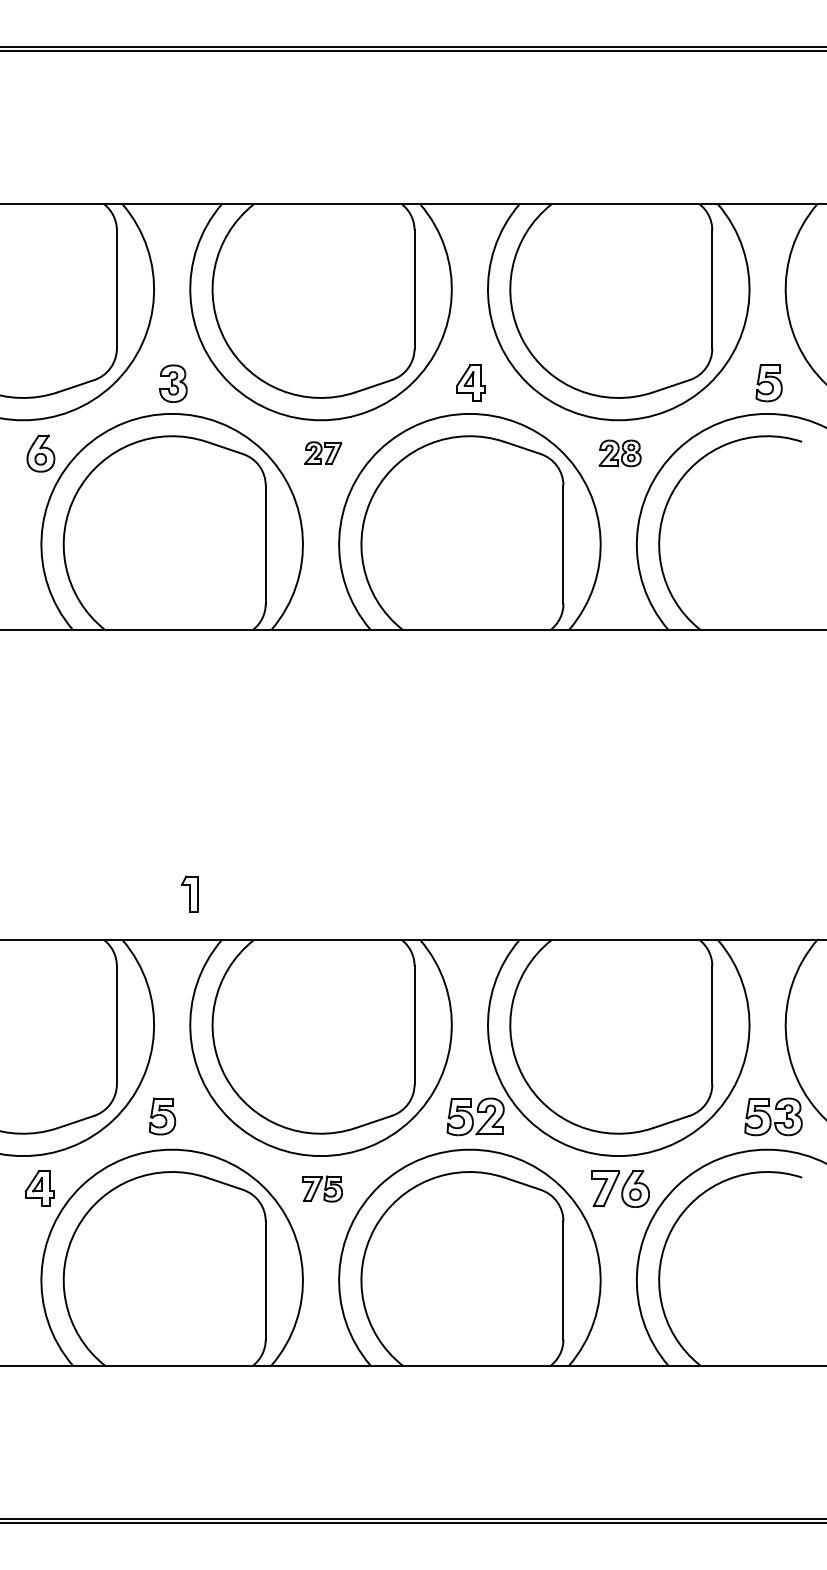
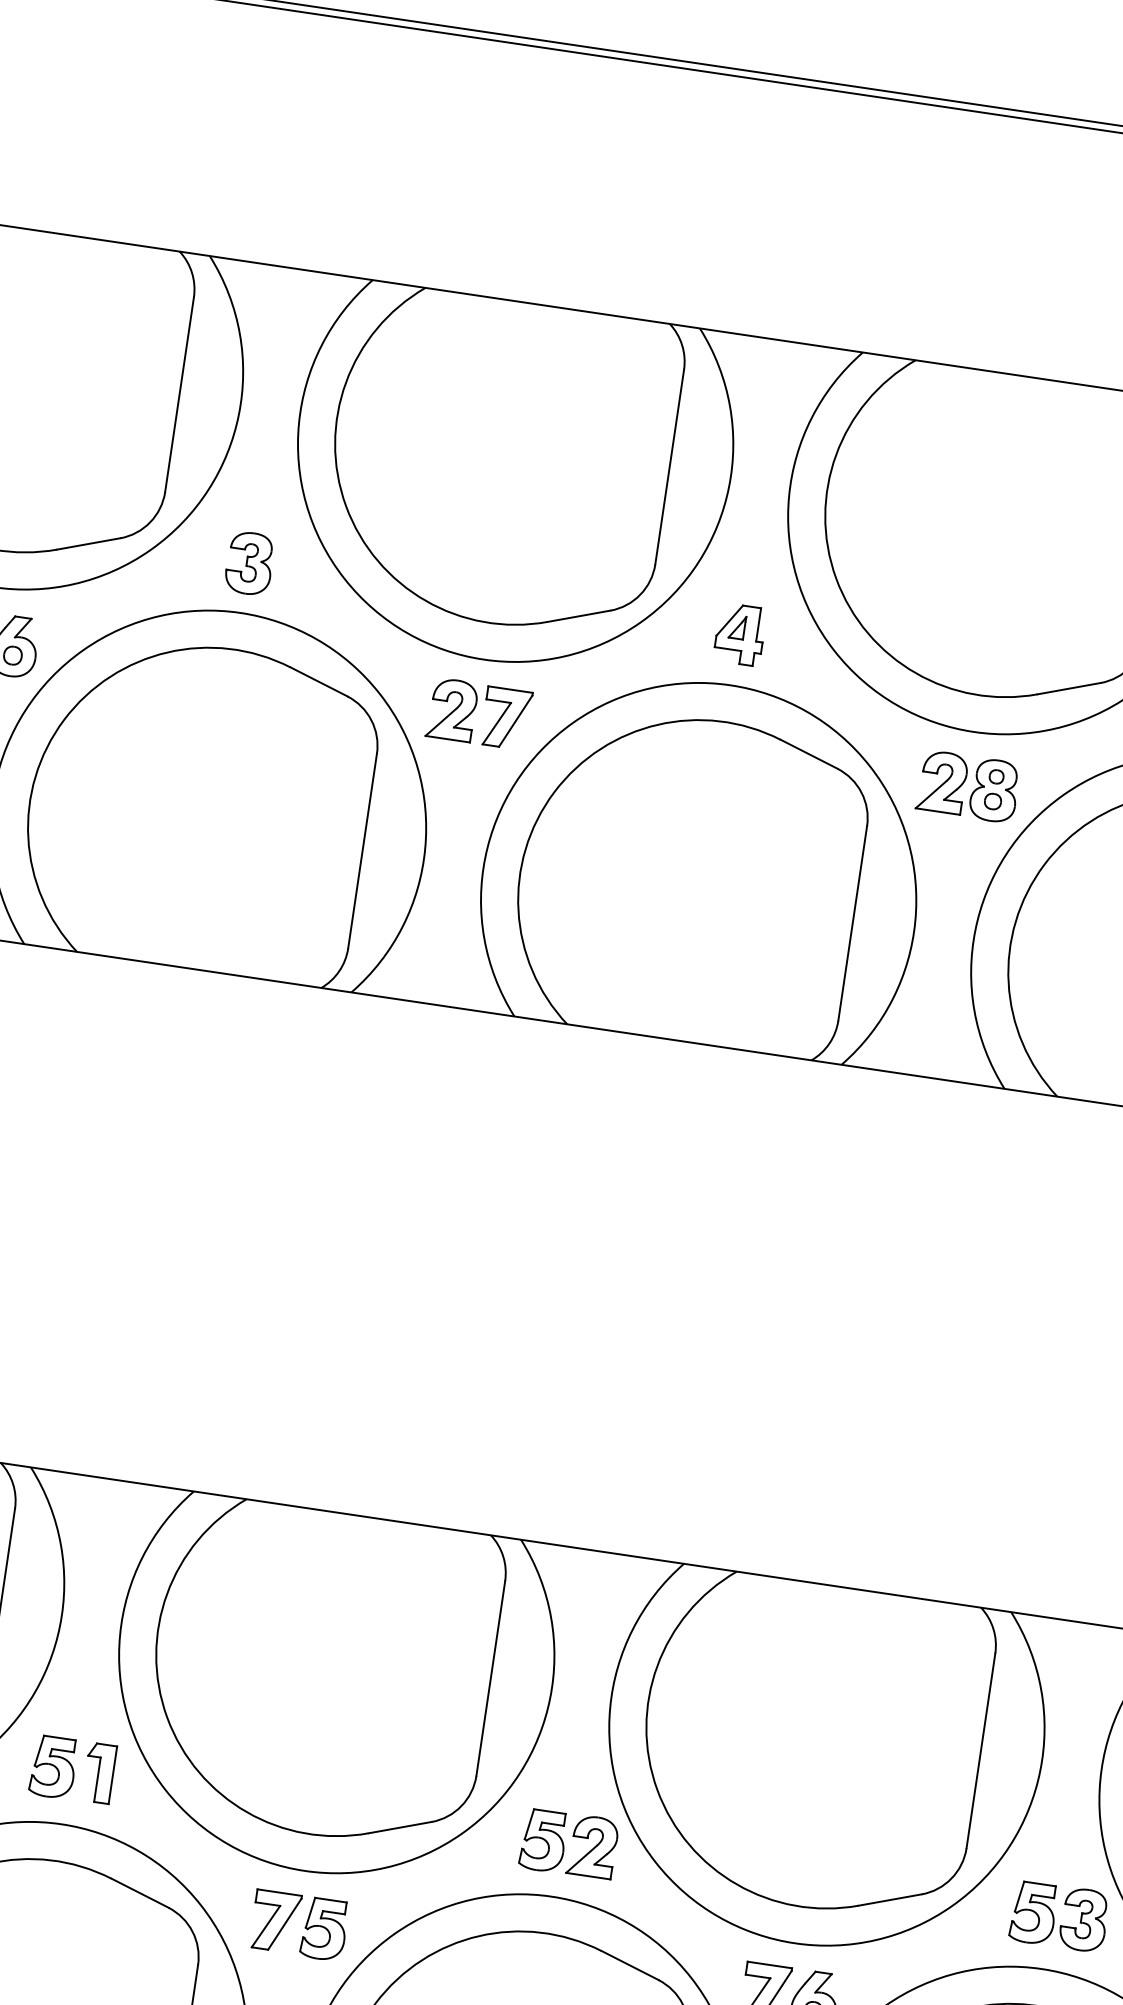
part: (323, 452) -> (480, 713), size x1.67
part: (619, 453) -> (967, 786), size x1.43
part: (189, 893) -> (98, 1772), moved
part: (322, 1188) -> (299, 1924), size x1.43

